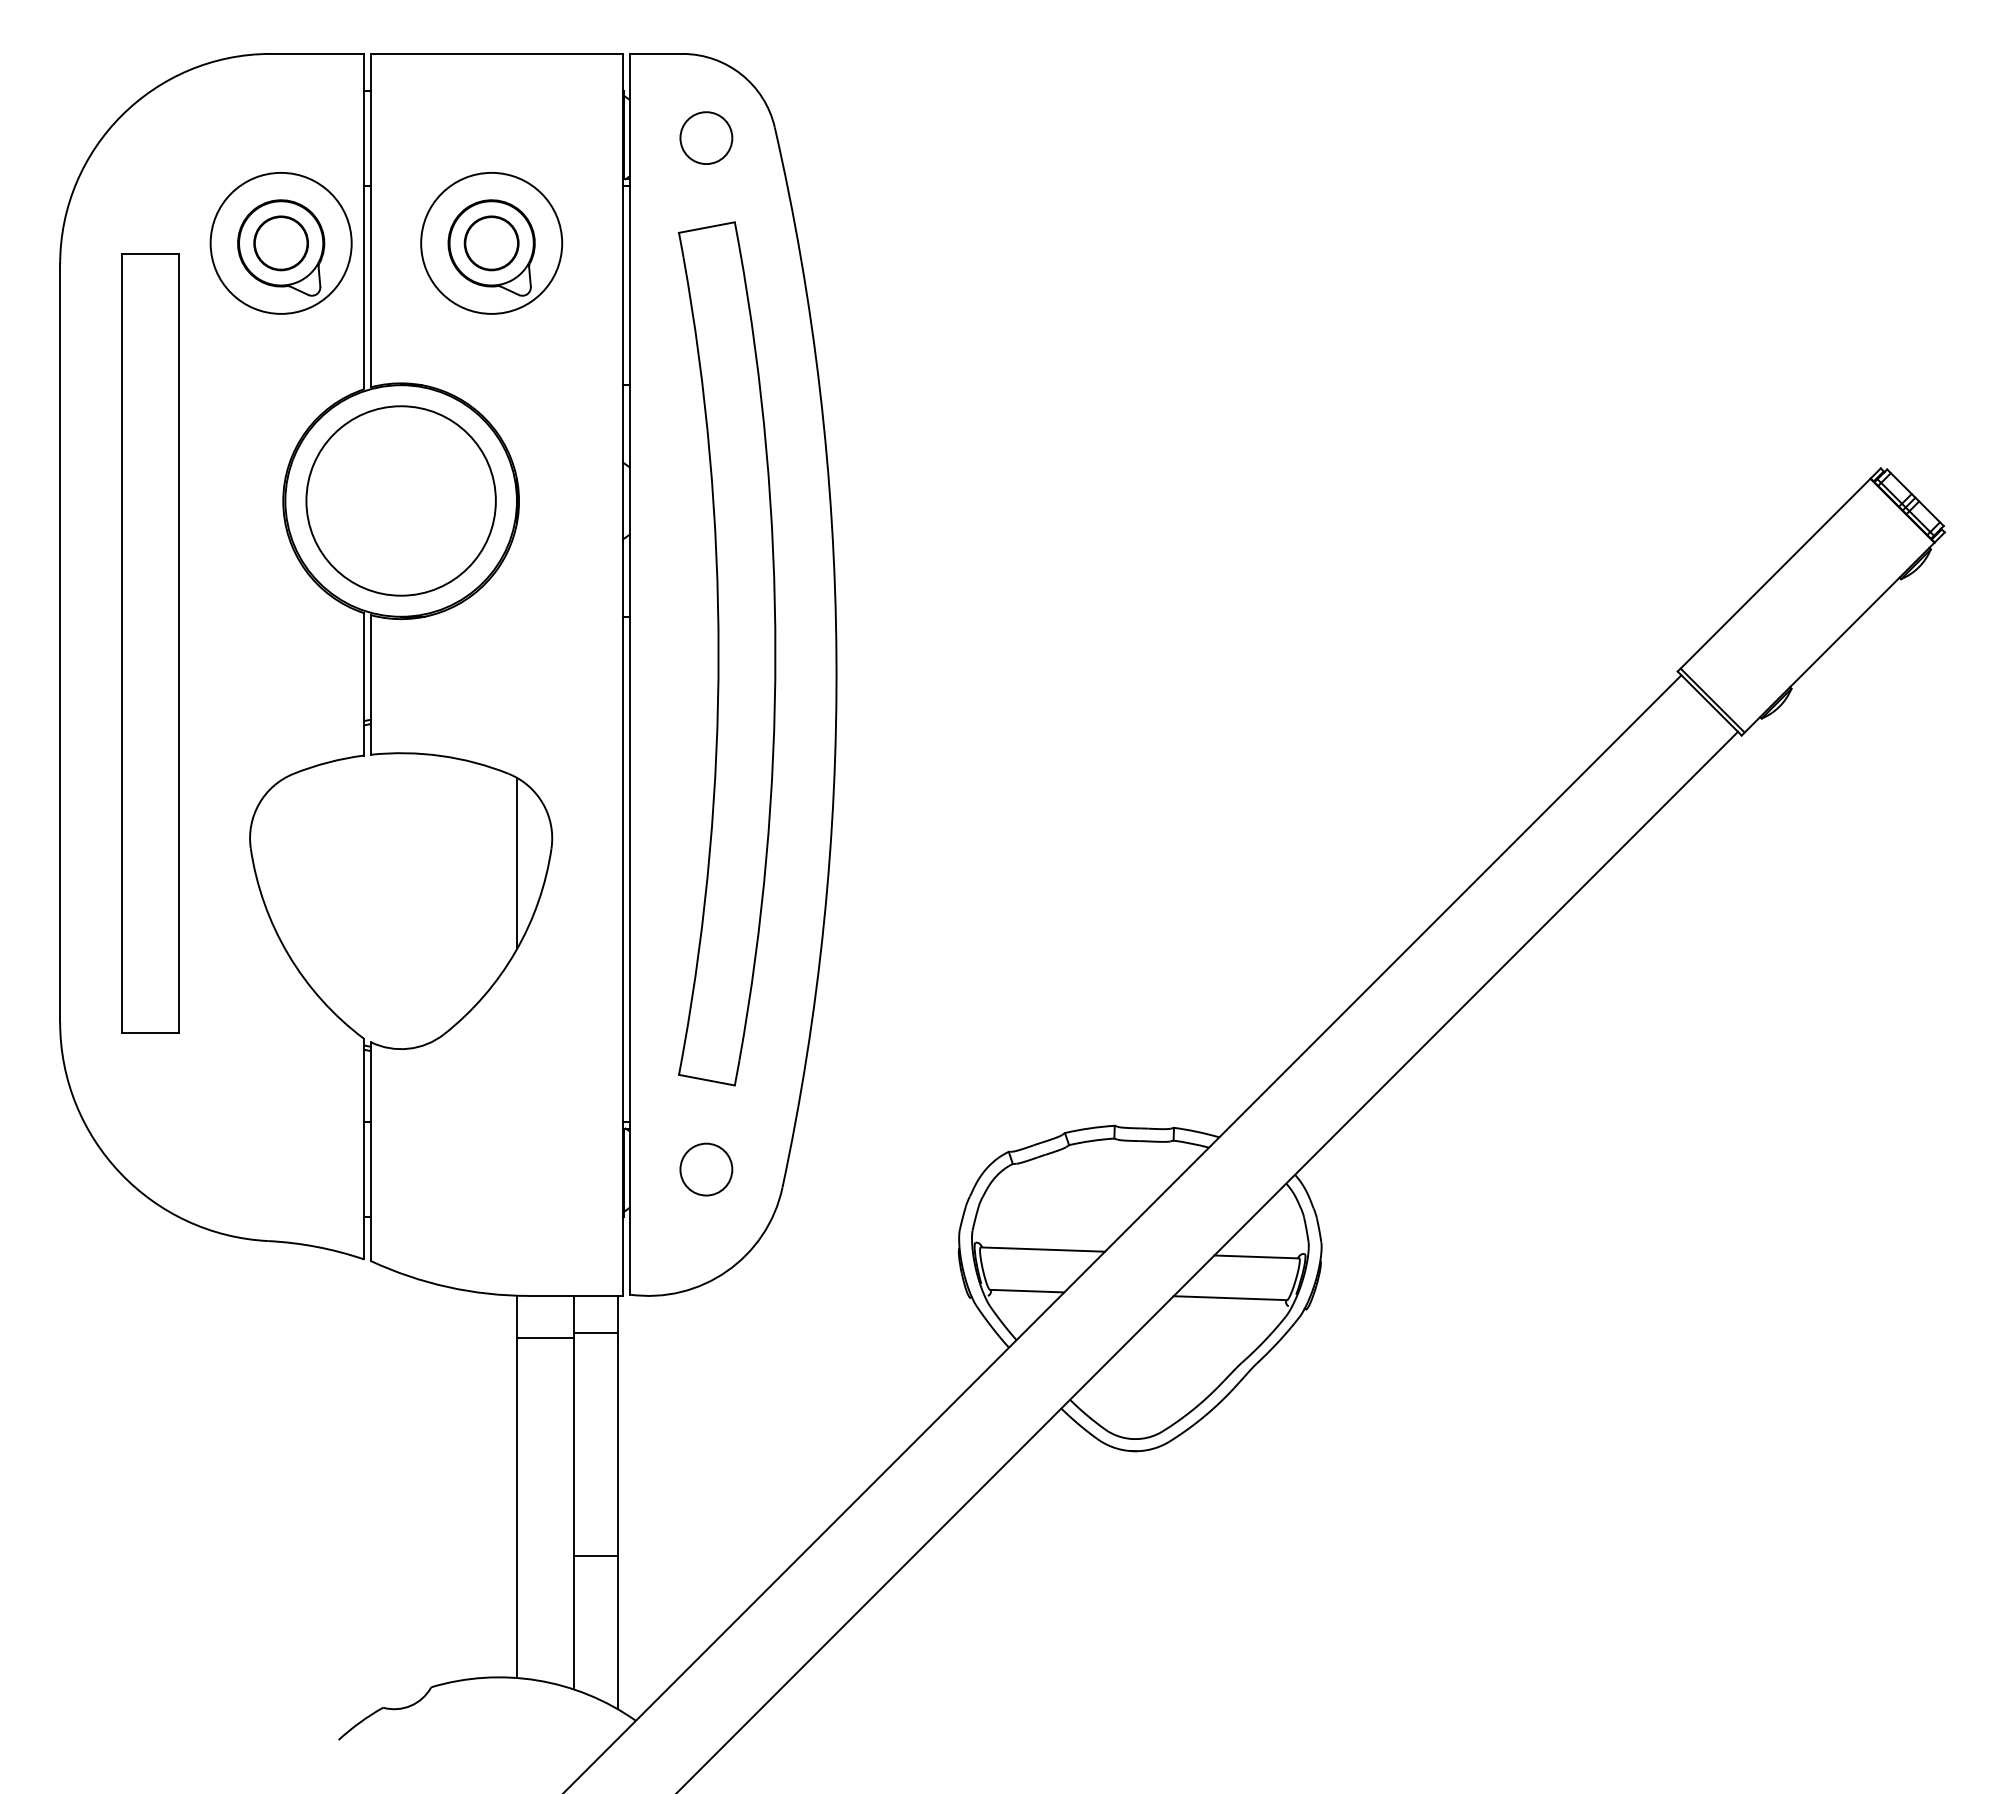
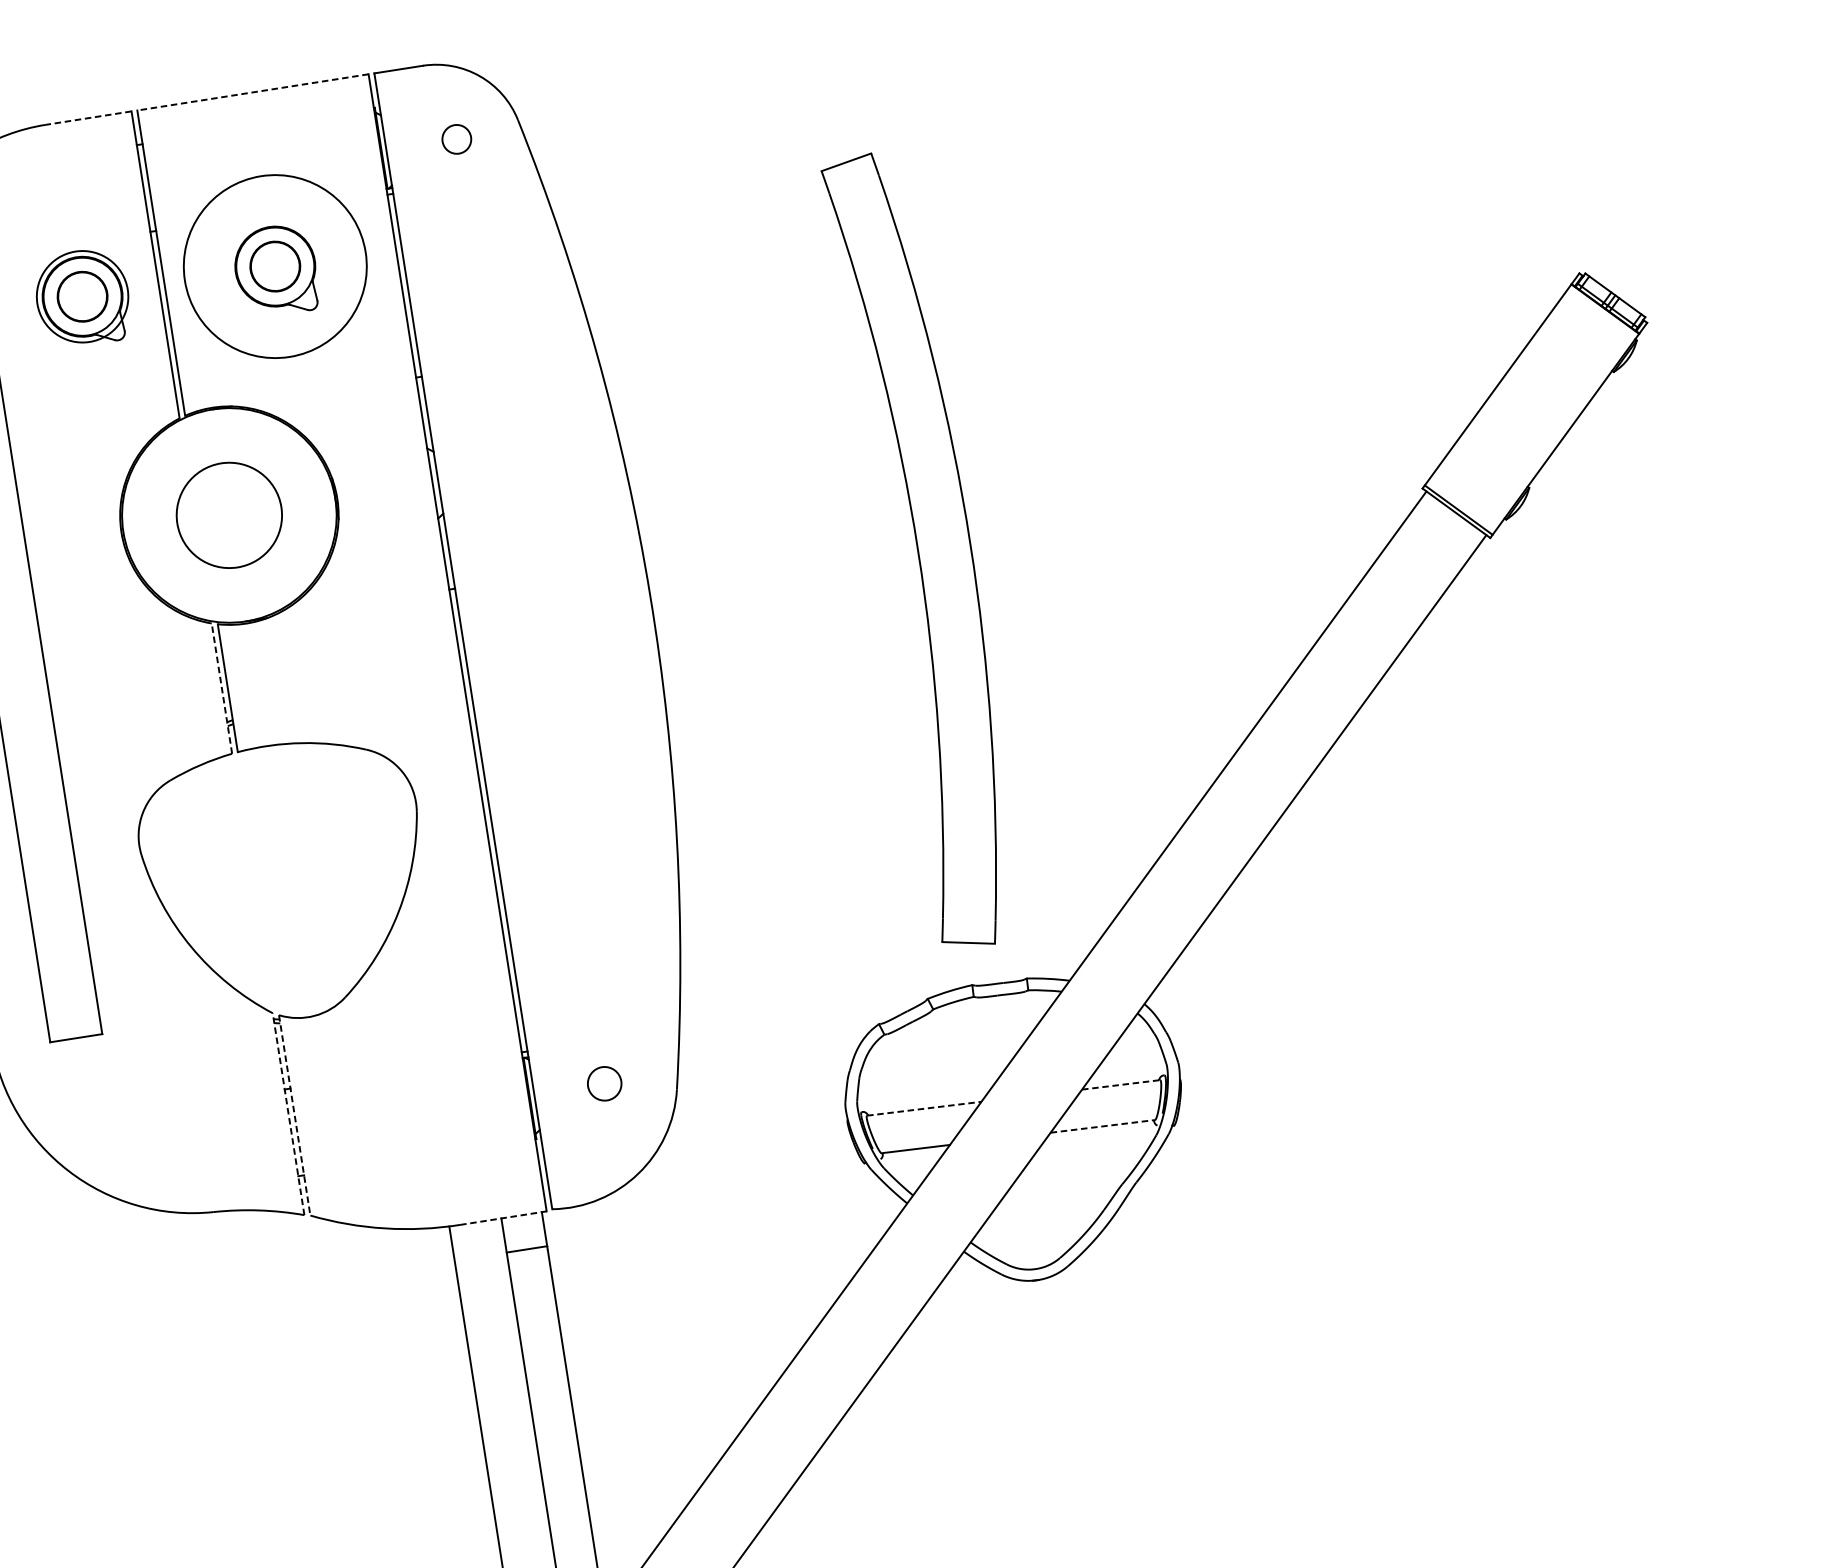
line: (317, 53) -> (88, 117), solid -> dashed
line: (496, 53) -> (252, 92), solid -> dashed
circle: (706, 137) -> (456, 138), size x0.6
circle: (280, 242) -> (81, 296), size x0.7
circle: (491, 242) -> (275, 265), size x1.4
circle: (400, 500) -> (228, 515), size x0.6
part: (727, 653) -> (926, 549), moved
line: (364, 683) -> (221, 687), solid -> dashed
line: (516, 863) -> (386, 830), removed
line: (364, 1148) -> (288, 1113), solid -> dashed
line: (370, 1152) -> (294, 1116), solid -> dashed
circle: (706, 1169) -> (604, 1083), size x0.7
line: (1043, 1249) -> (924, 1108), solid -> dashed
line: (1257, 1256) -> (1121, 1084), solid -> dashed
line: (576, 1295) -> (503, 1217), solid -> dashed
line: (1230, 1298) -> (1103, 1126), solid -> dashed
line: (544, 1338) -> (480, 1261), removed
line: (595, 1556) -> (558, 1453), removed

